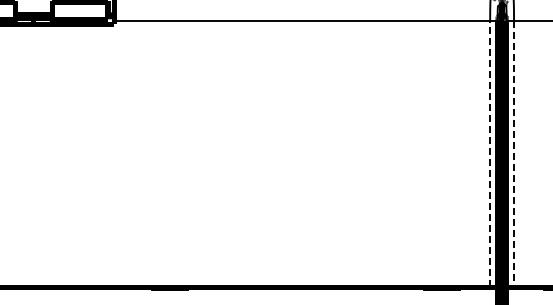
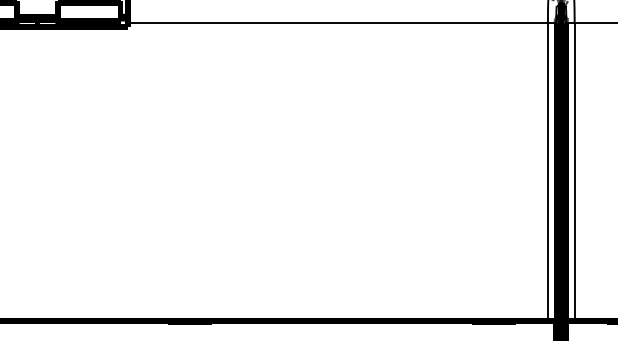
line: (490, 153) -> (548, 171), dashed -> solid
line: (514, 154) -> (575, 172), dashed -> solid

